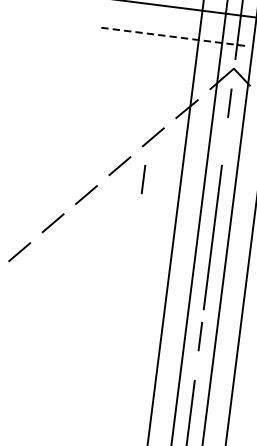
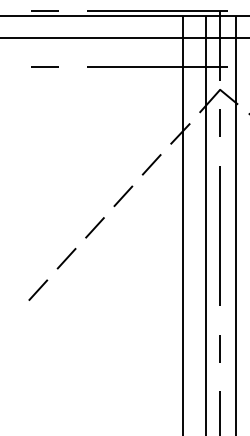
line: (55, 21) -> (44, 66), added
line: (172, 36) -> (157, 66), dashed -> solid
line: (142, 178) -> (146, 205), removed
line: (211, 236) -> (219, 235), moved

